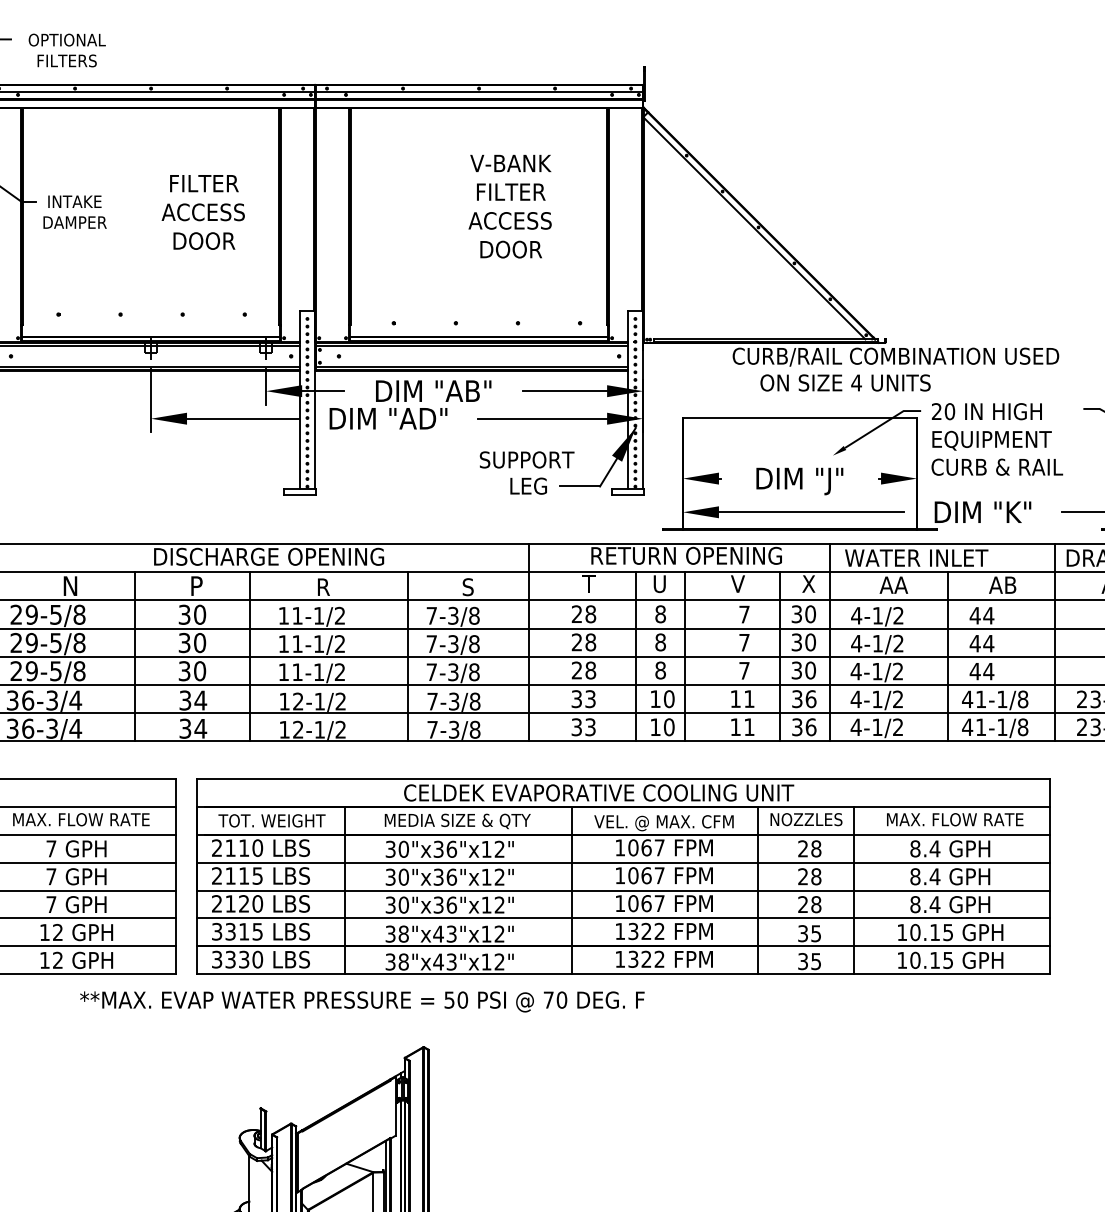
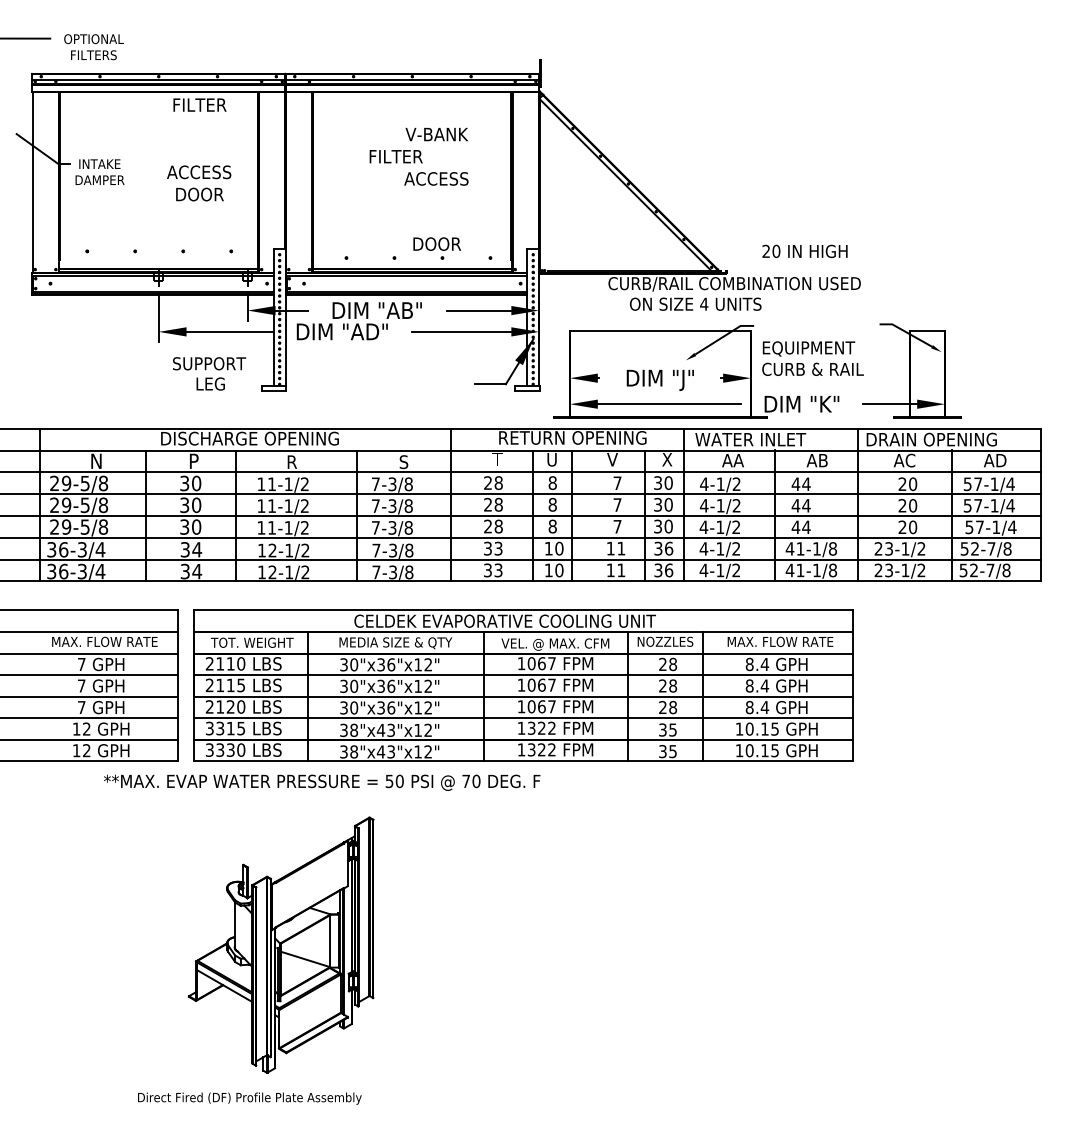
text: (203, 182) -> (199, 104), moved
text: (510, 191) -> (395, 156), moved
text: (510, 248) -> (436, 243), moved
text: (986, 410) -> (804, 250), moved
text: (527, 472) -> (209, 373), moved

